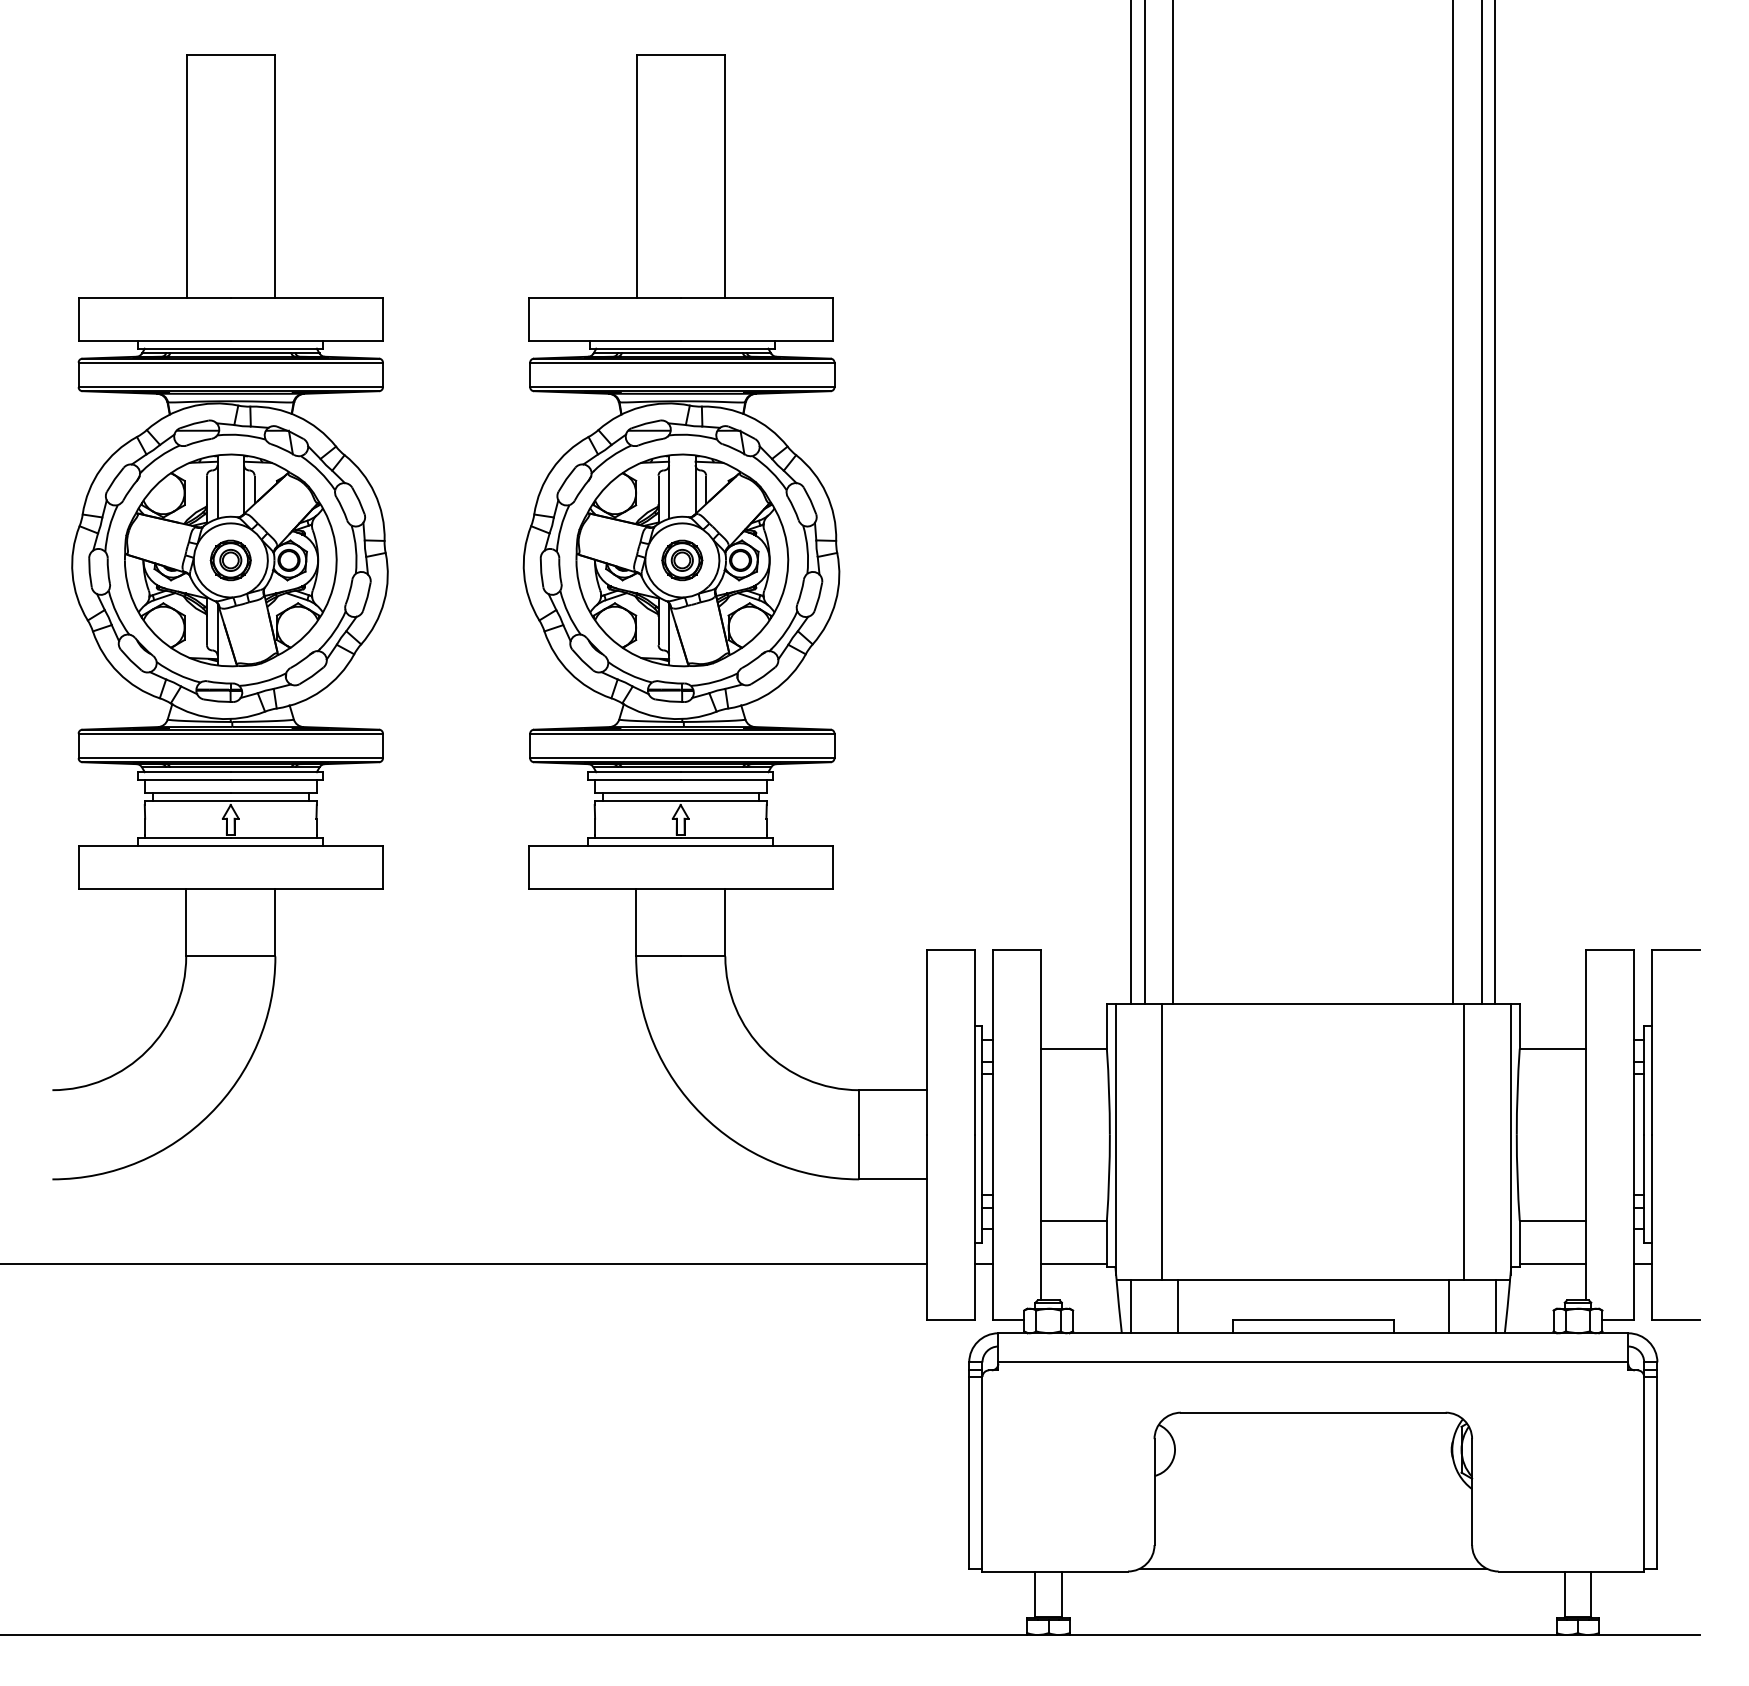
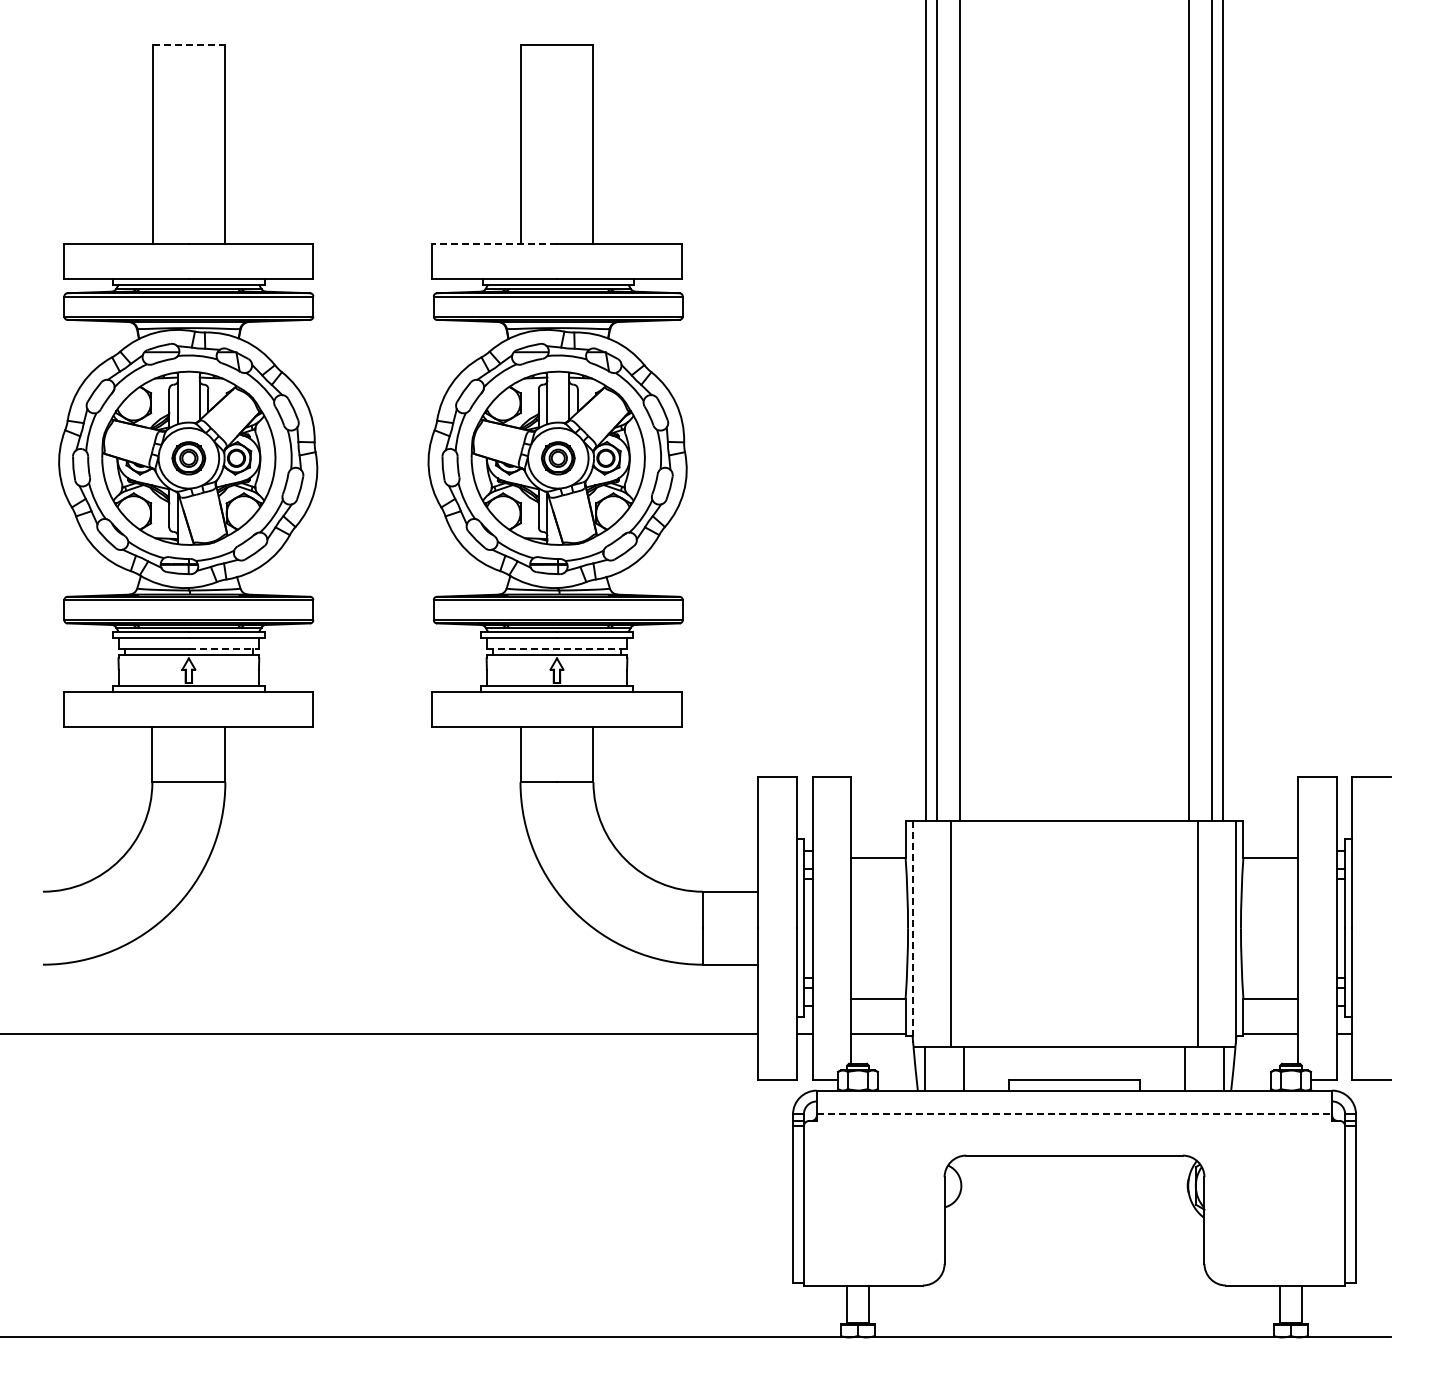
line: (231, 54) -> (189, 44), solid -> dashed
line: (604, 297) -> (494, 243), solid -> dashed
line: (274, 792) -> (224, 648), solid -> dashed
line: (681, 792) -> (557, 648), solid -> dashed
line: (1116, 1138) -> (913, 931), solid -> dashed
line: (1313, 1362) -> (1074, 1114), solid -> dashed
line: (1313, 1569) -> (1074, 1283), removed

